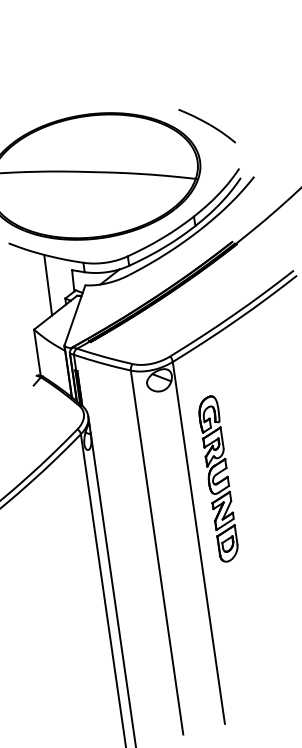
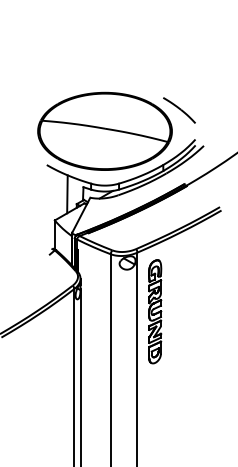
part: (219, 478) -> (155, 311), moved

